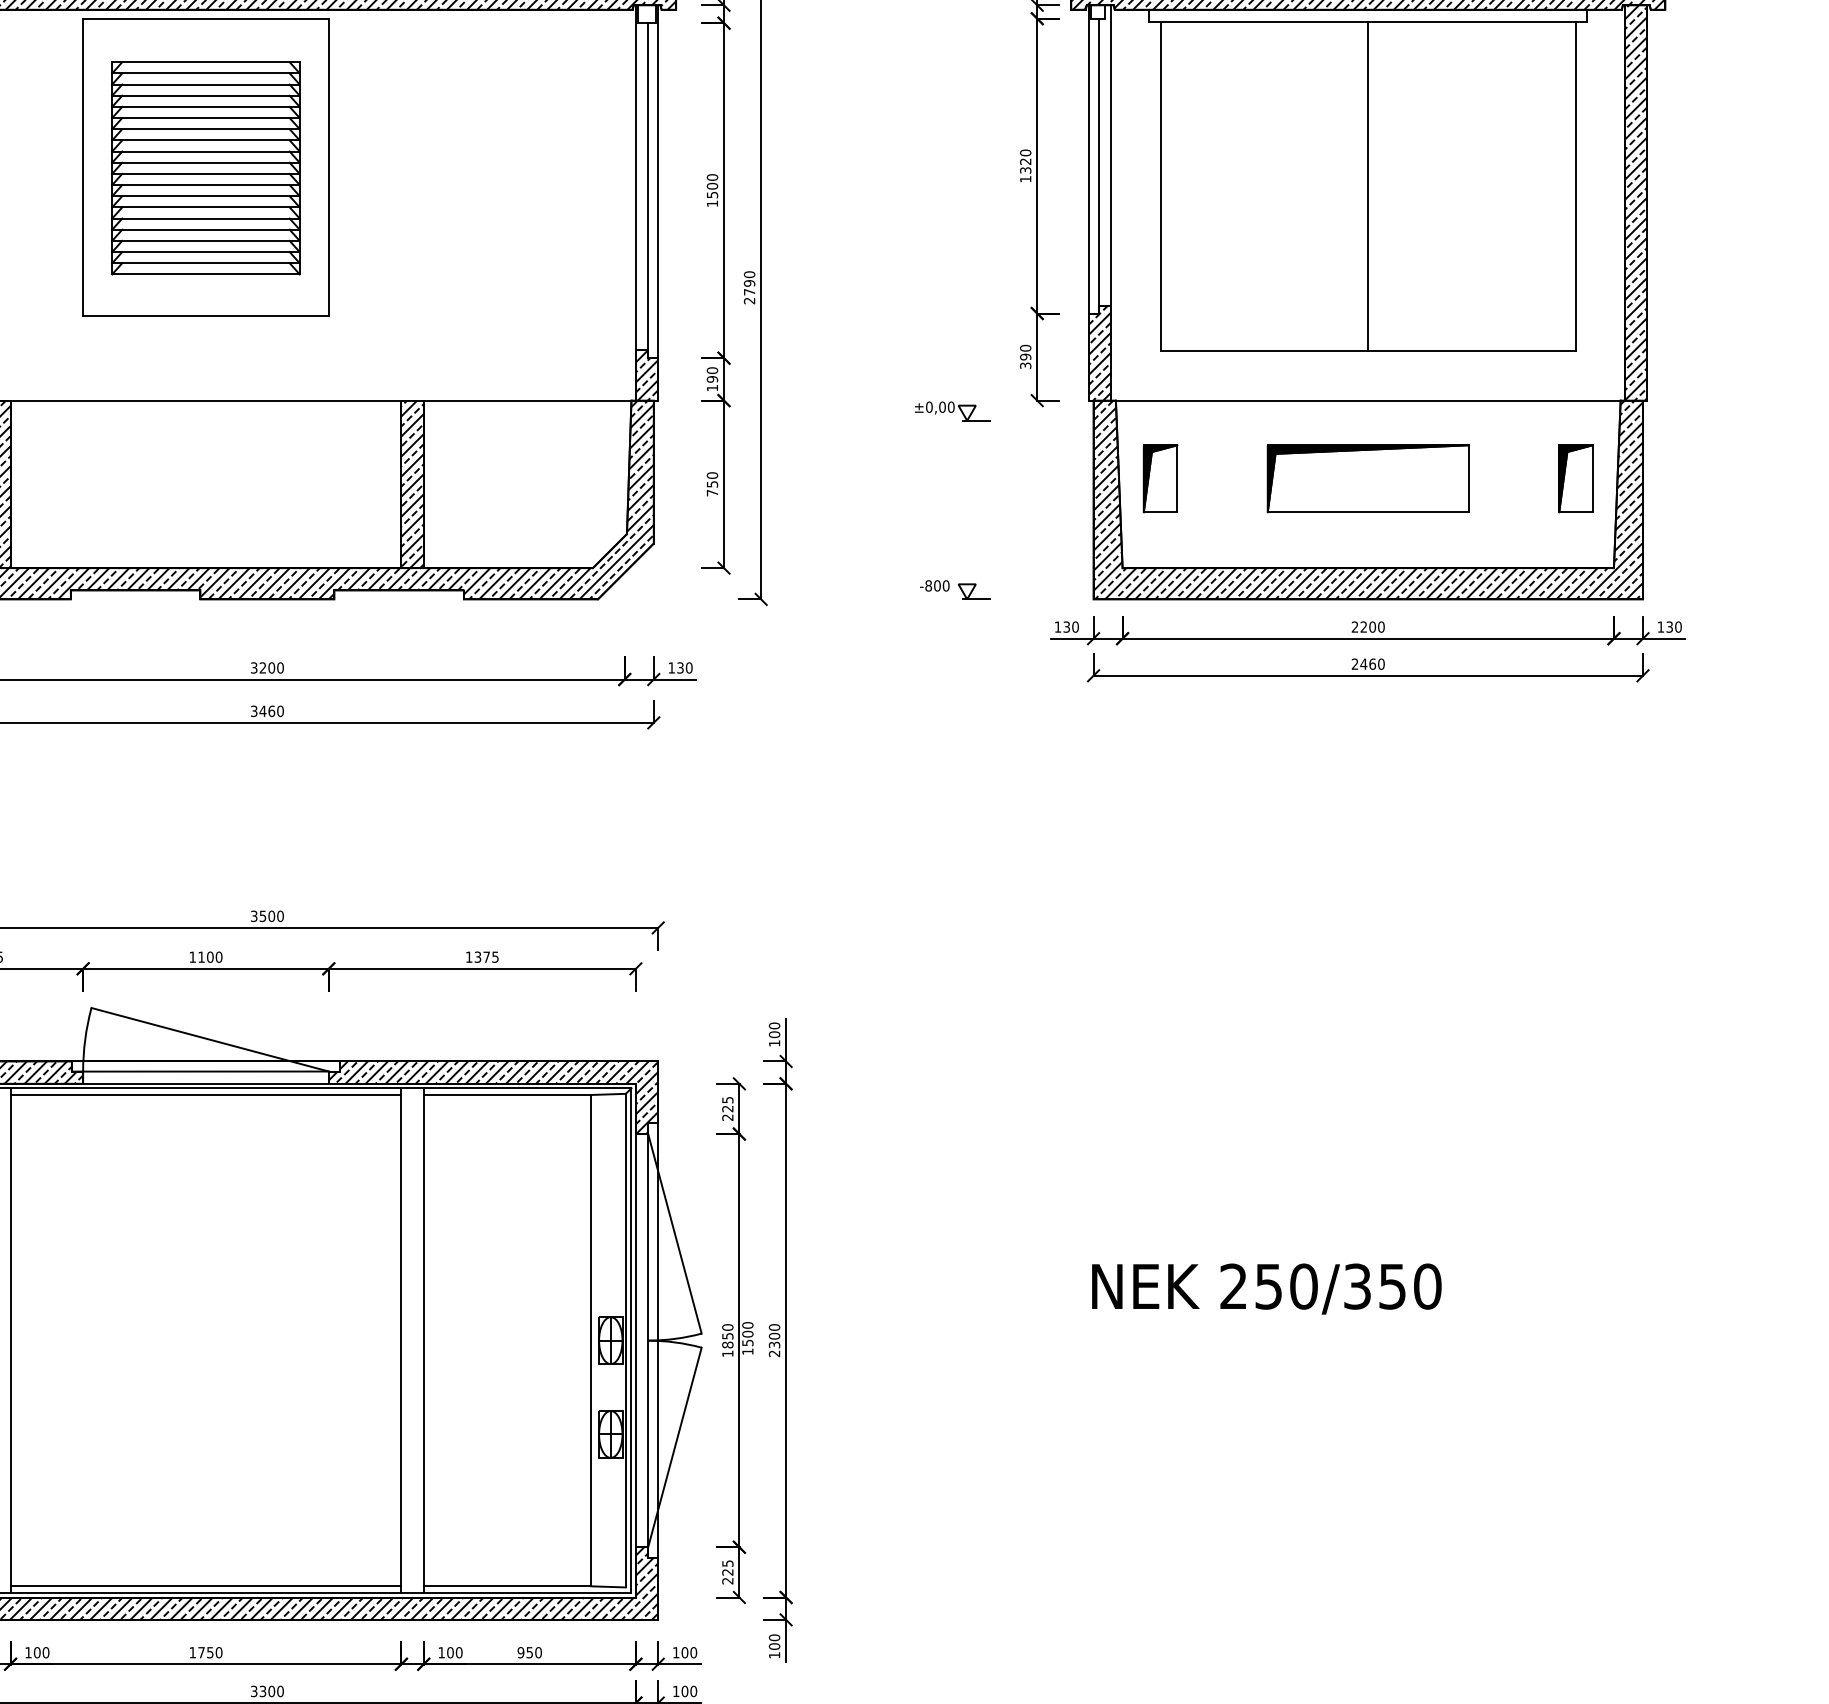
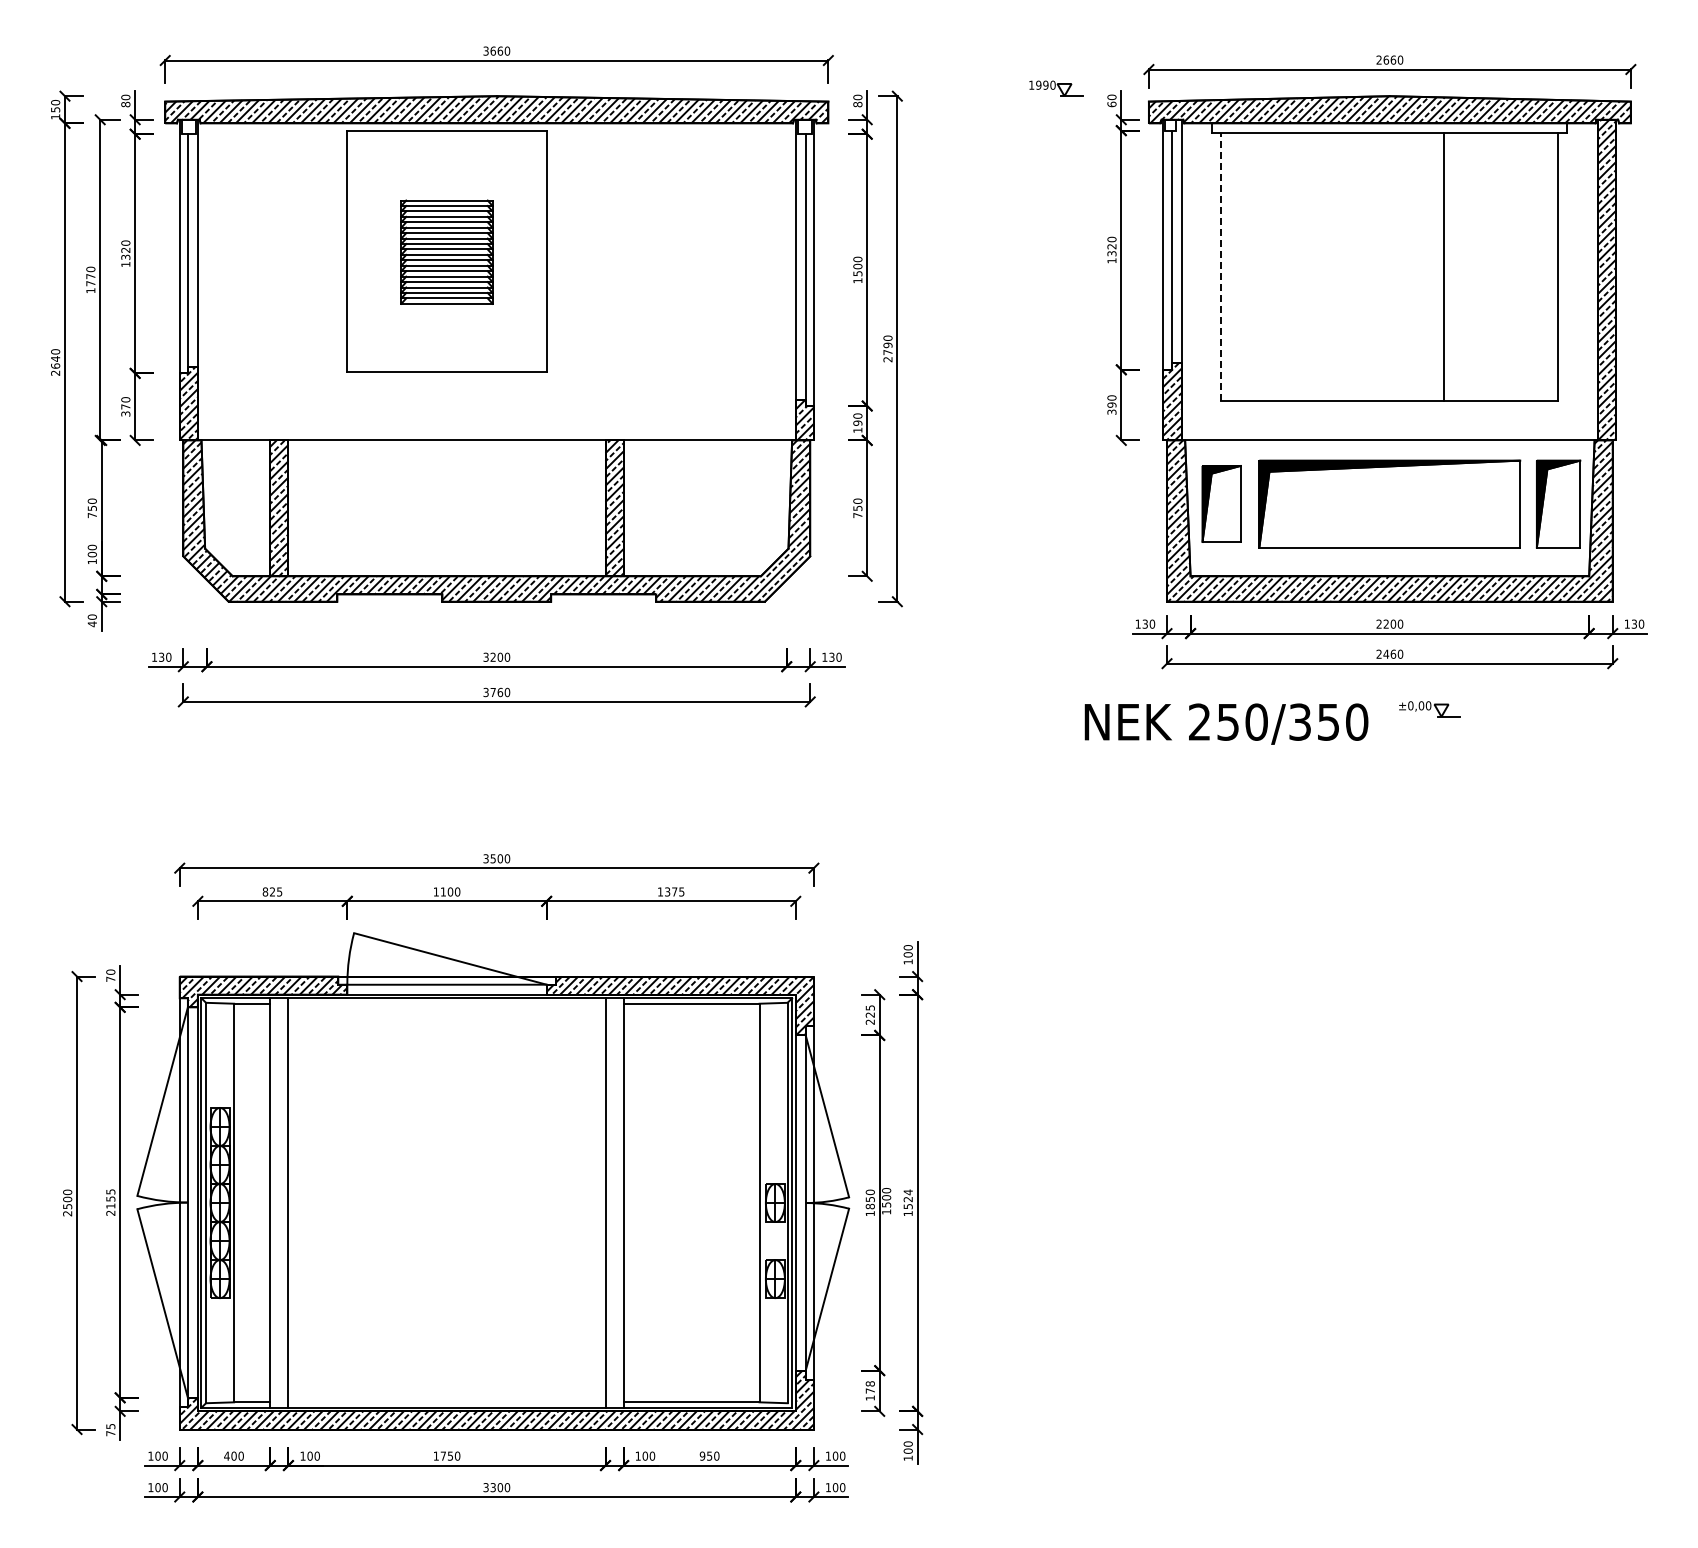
part: (205, 168) -> (446, 252), size x0.6
line: (1160, 186) -> (1221, 266), solid -> dashed
line: (1367, 186) -> (1443, 266), moved
part: (952, 411) -> (1429, 709), moved
part: (1159, 478) -> (1220, 503), size x1.4
part: (1367, 478) -> (1389, 503), size x1.6
part: (1574, 478) -> (1557, 503), size x1.6
part: (954, 590) -> (1054, 594), removed
text: (263, 711) -> (493, 692), 3460 -> 3760
line: (205, 1094) -> (446, 1003), removed
text: (1266, 1288) -> (1226, 723), moved
text: (773, 1340) -> (907, 1202), 2300 -> 1524
text: (726, 1571) -> (869, 1390), 225 -> 178
line: (205, 1586) -> (446, 1402), removed

